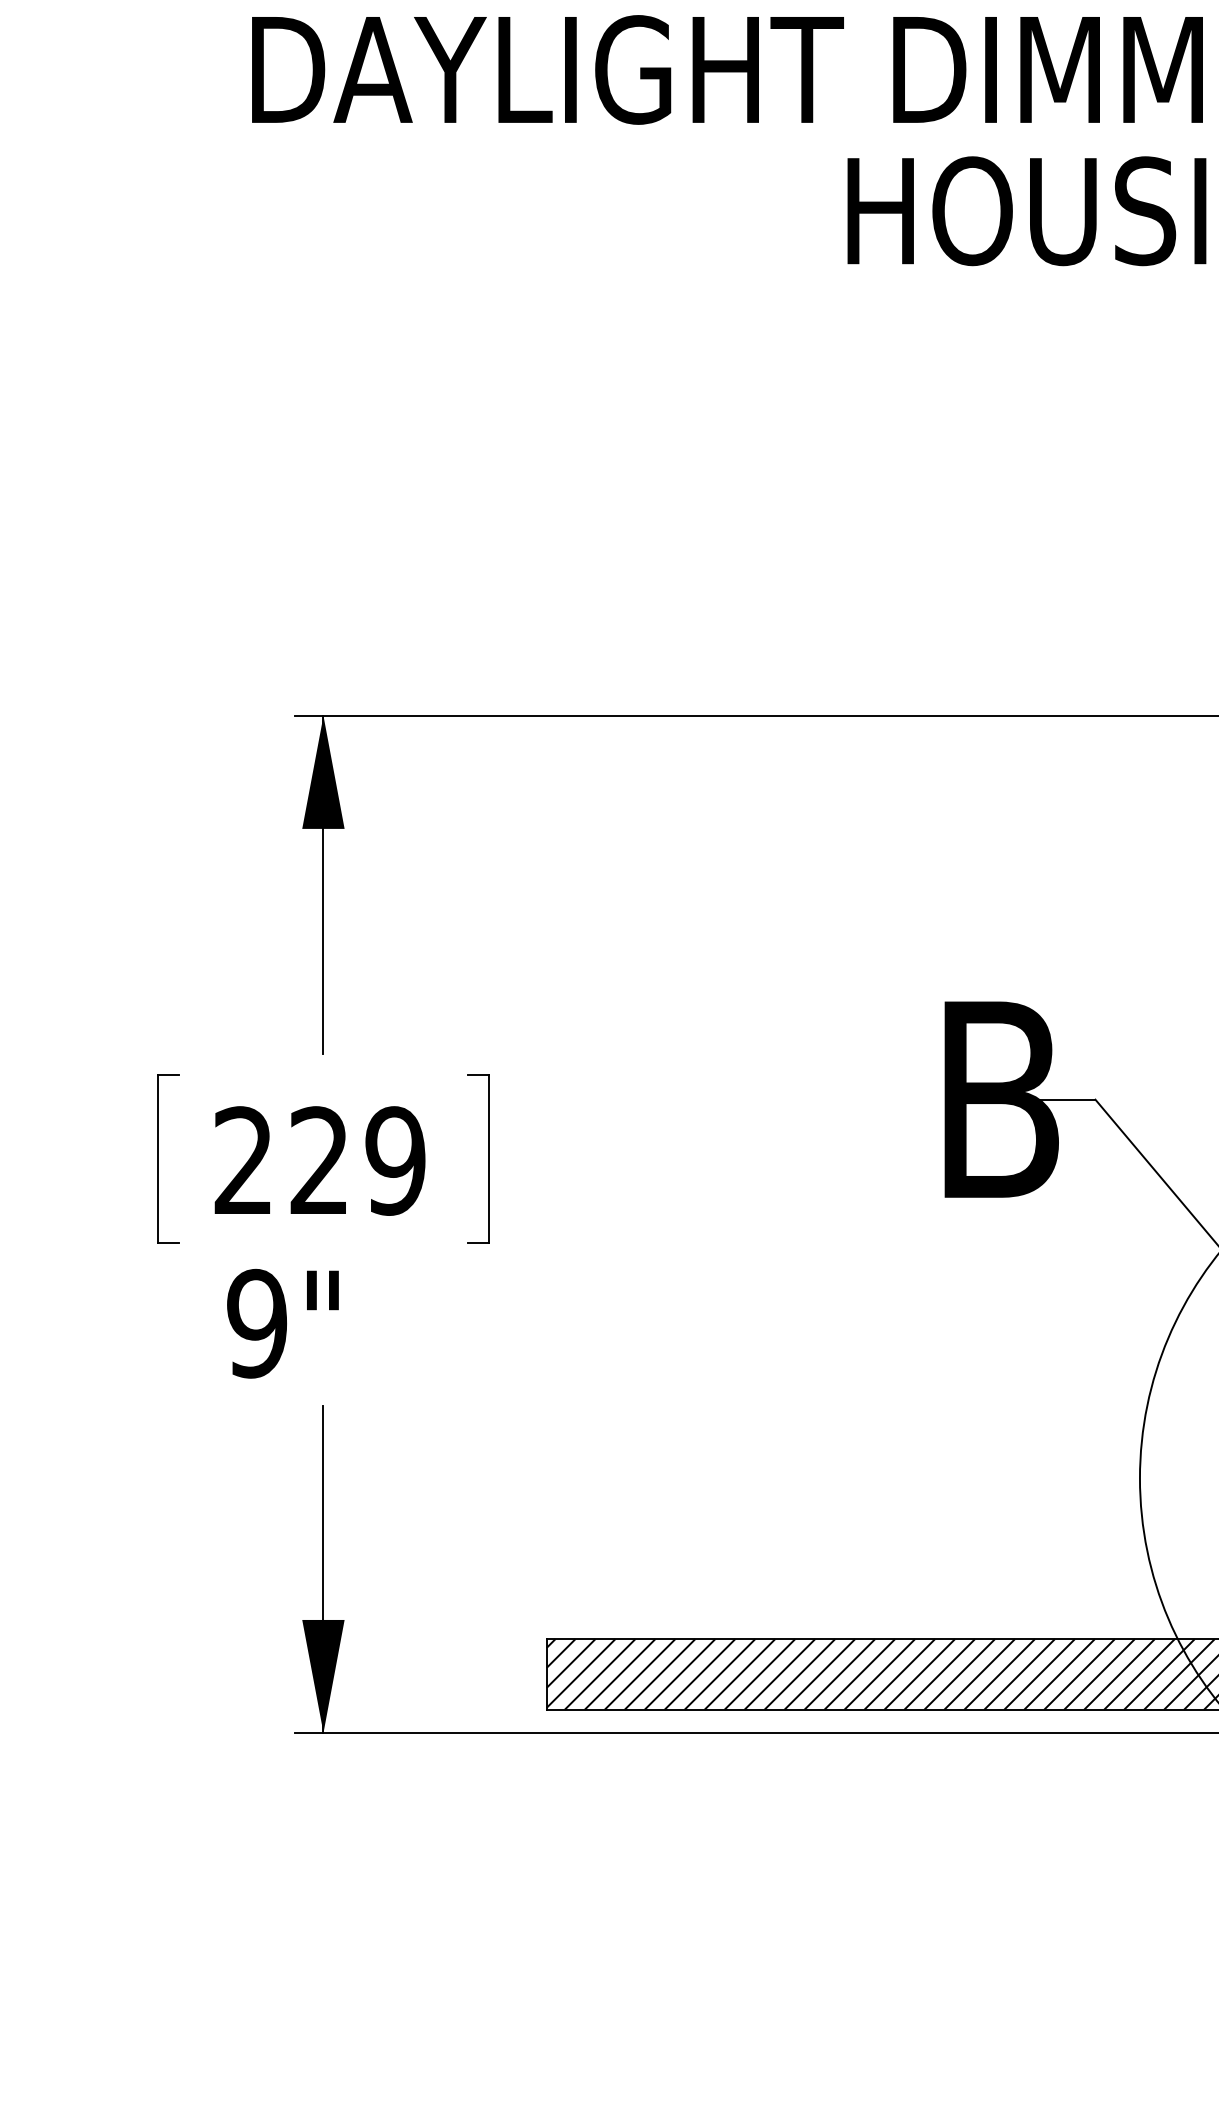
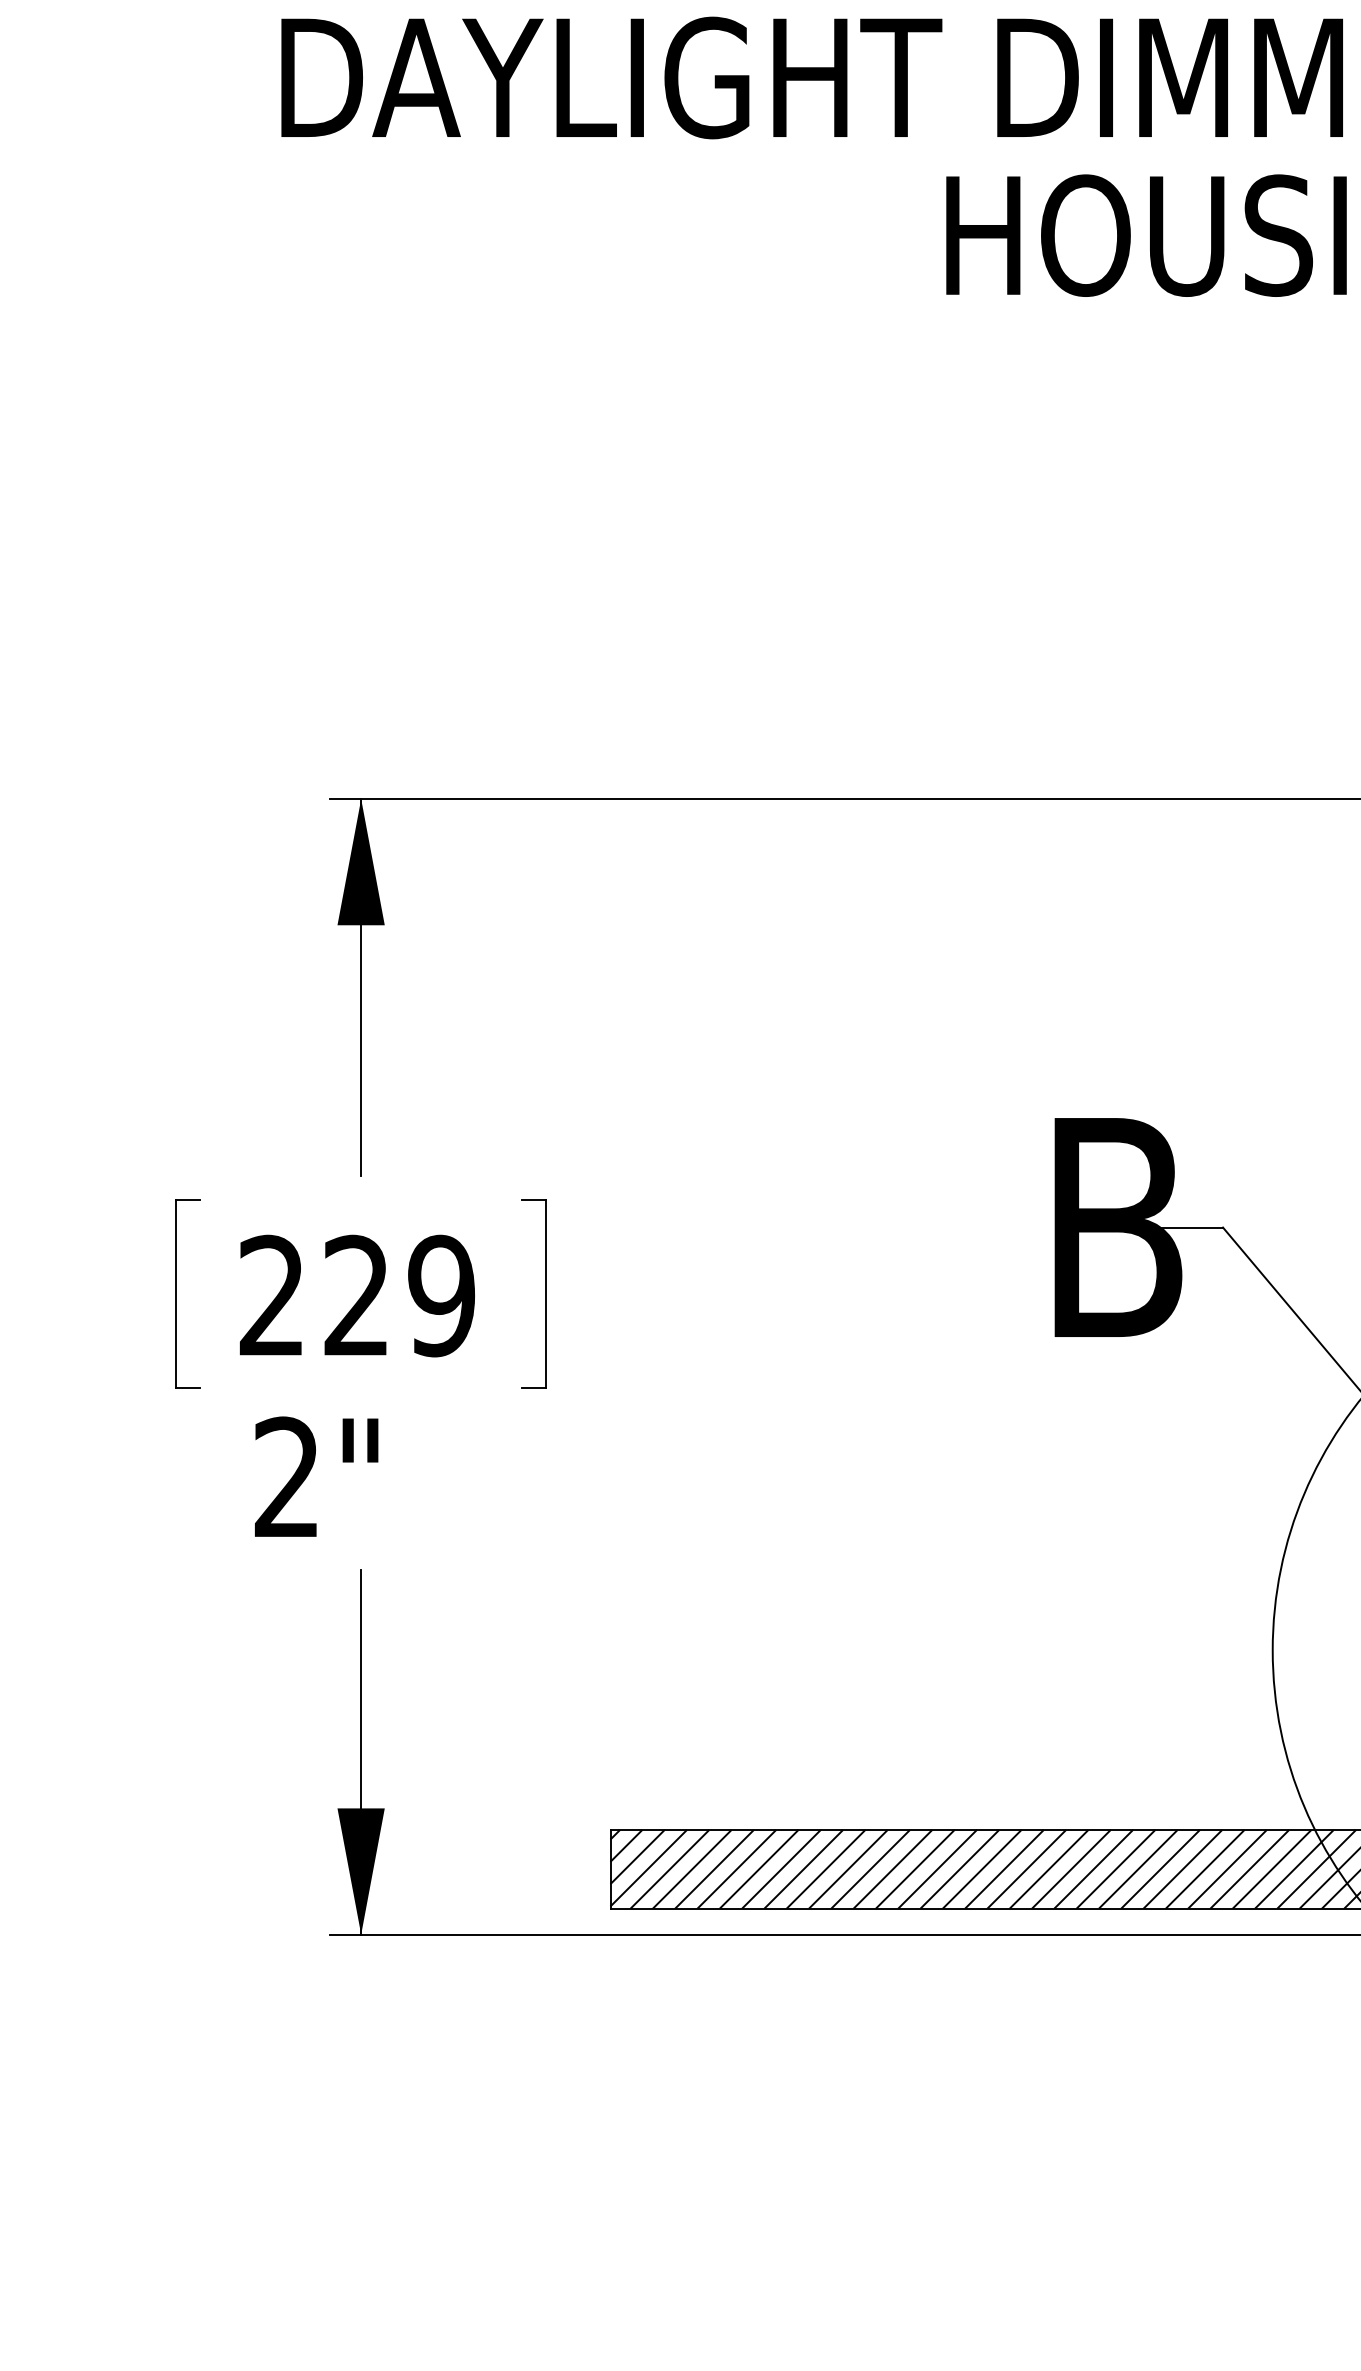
text: (256, 1323) -> (286, 1477), 9" -> 2"

